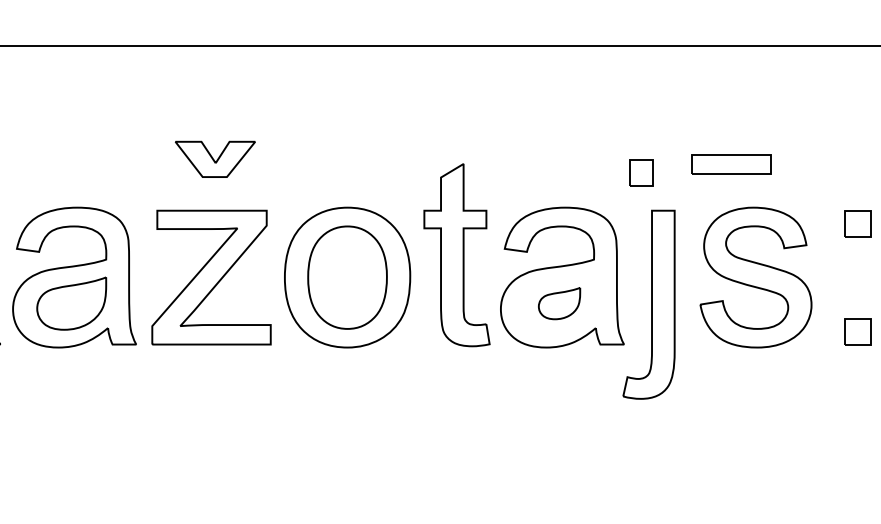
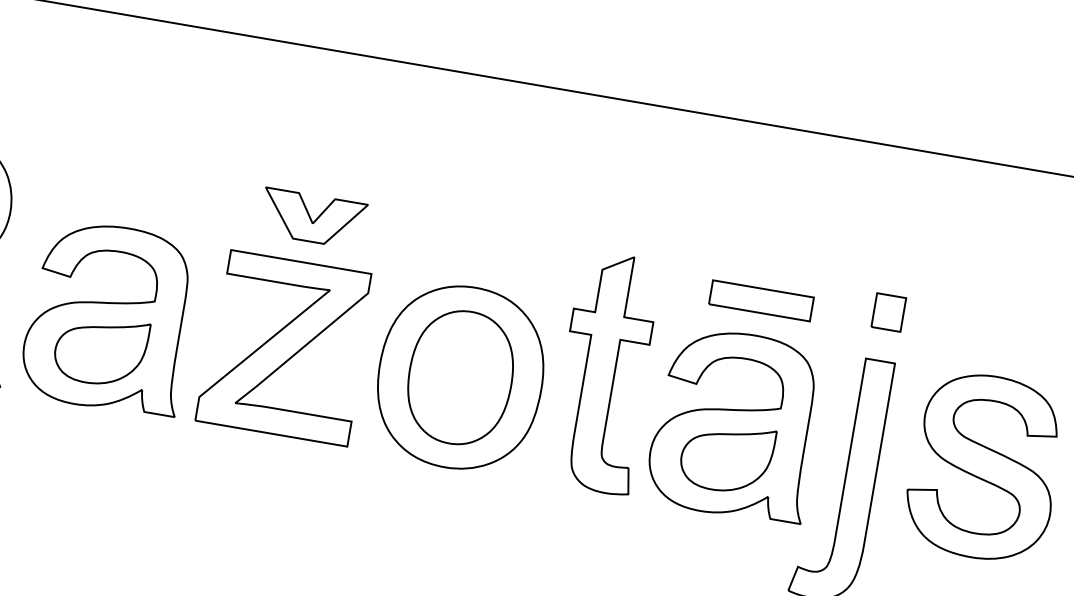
part: (215, 158) -> (313, 217), moved
part: (731, 164) -> (761, 300), moved
part: (641, 172) -> (889, 312), moved
part: (559, 303) -> (726, 457), size x1.67

